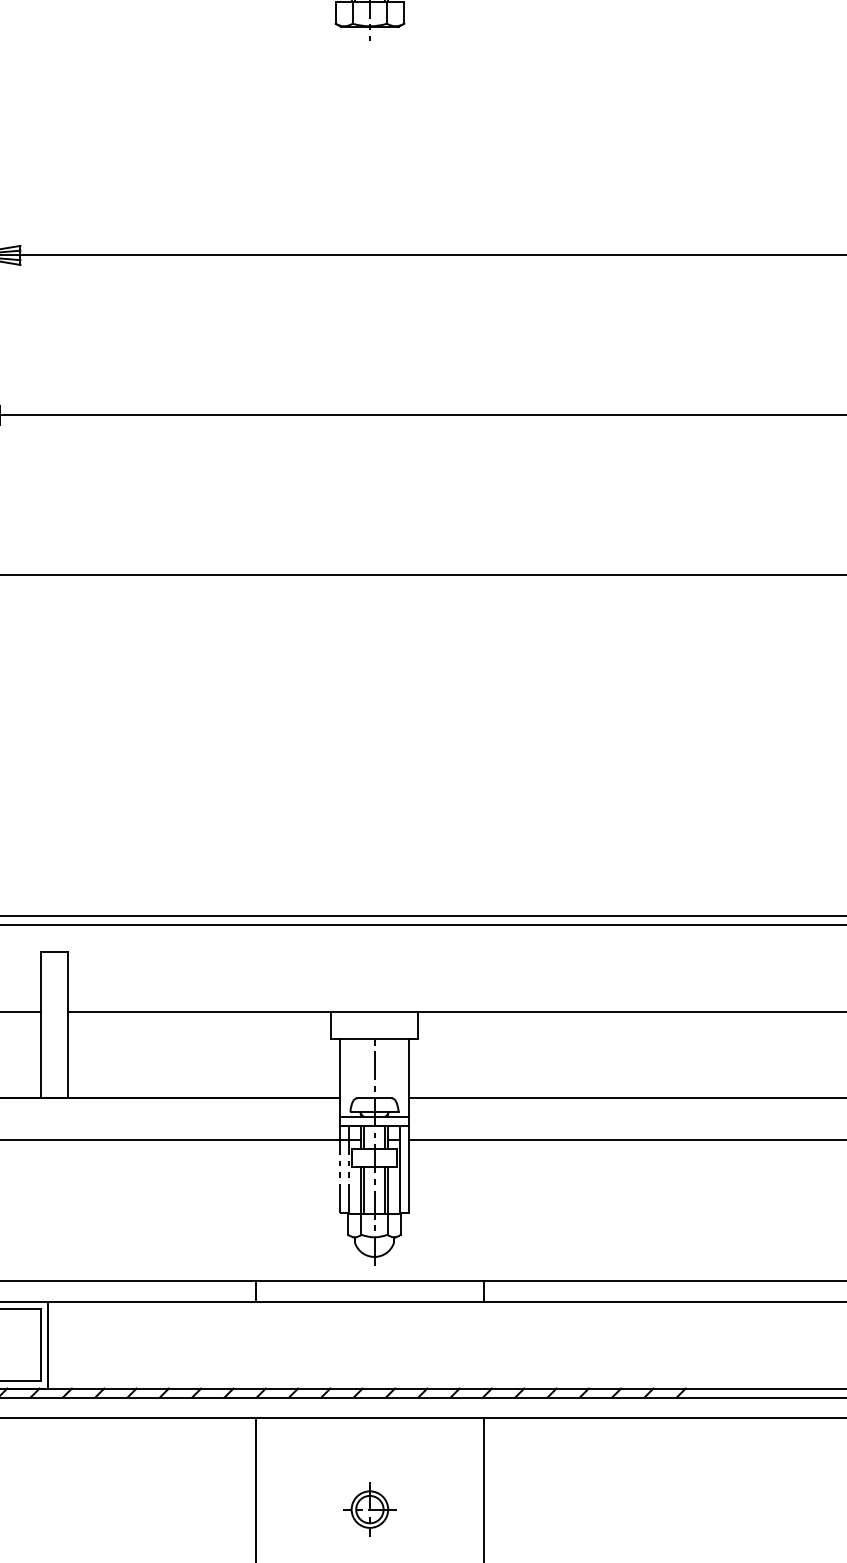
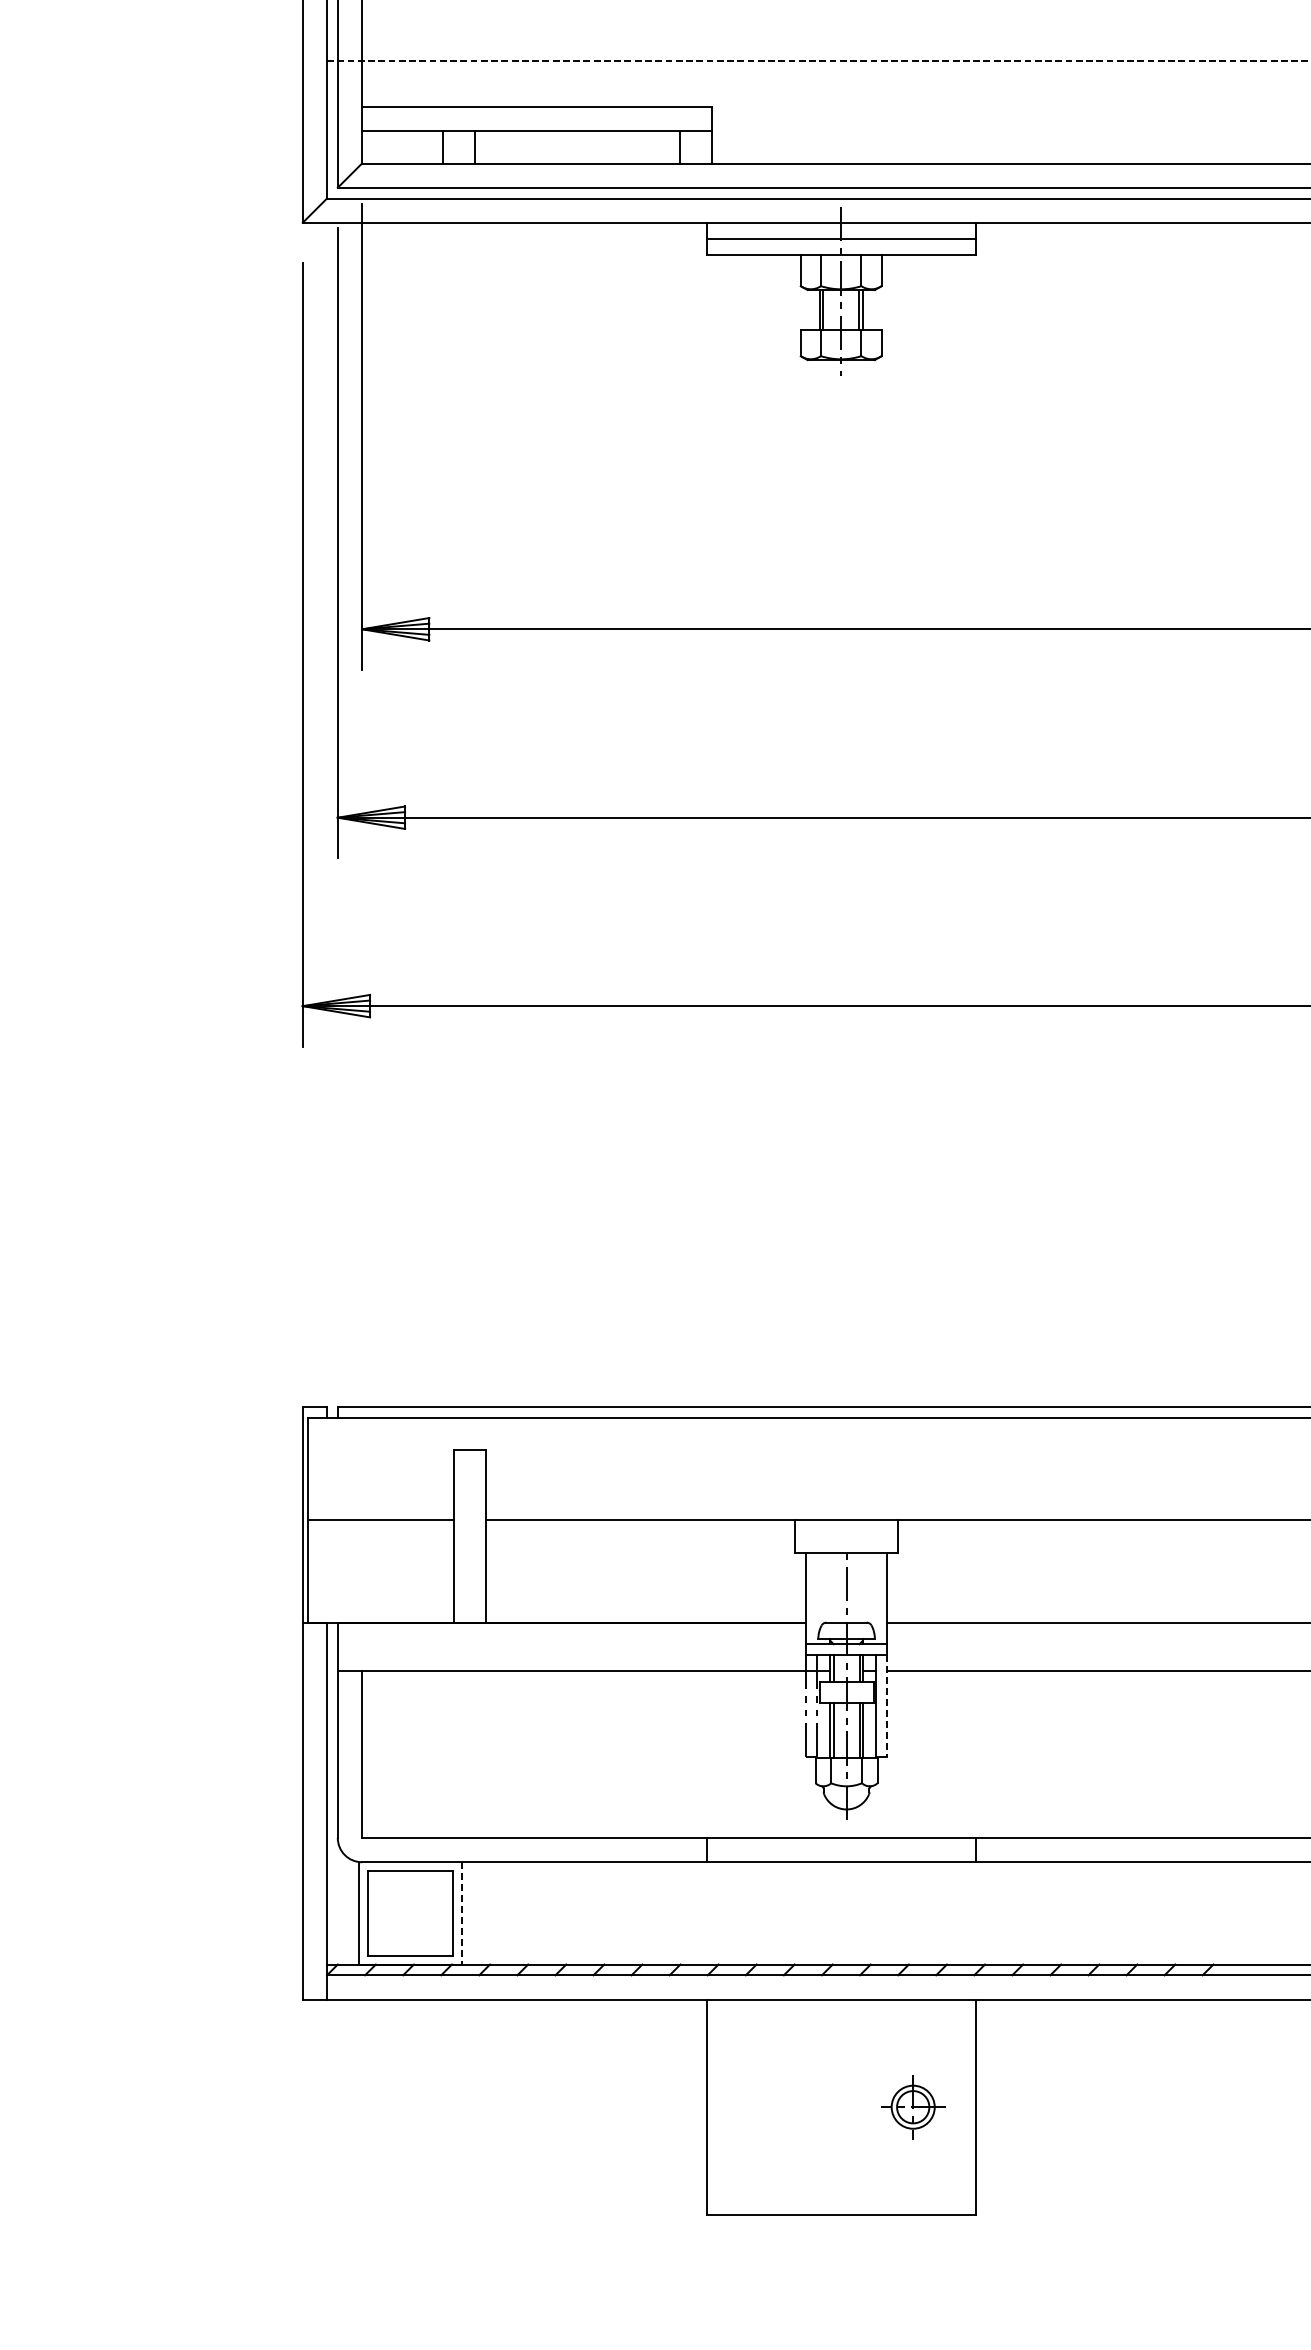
line: (408, 1169) -> (886, 1706), solid -> dashed
line: (47, 1345) -> (461, 1913), solid -> dashed
part: (370, 1509) -> (913, 2107), moved

